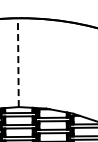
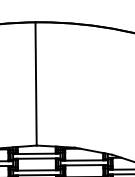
line: (18, 62) -> (36, 83), dashed -> solid

